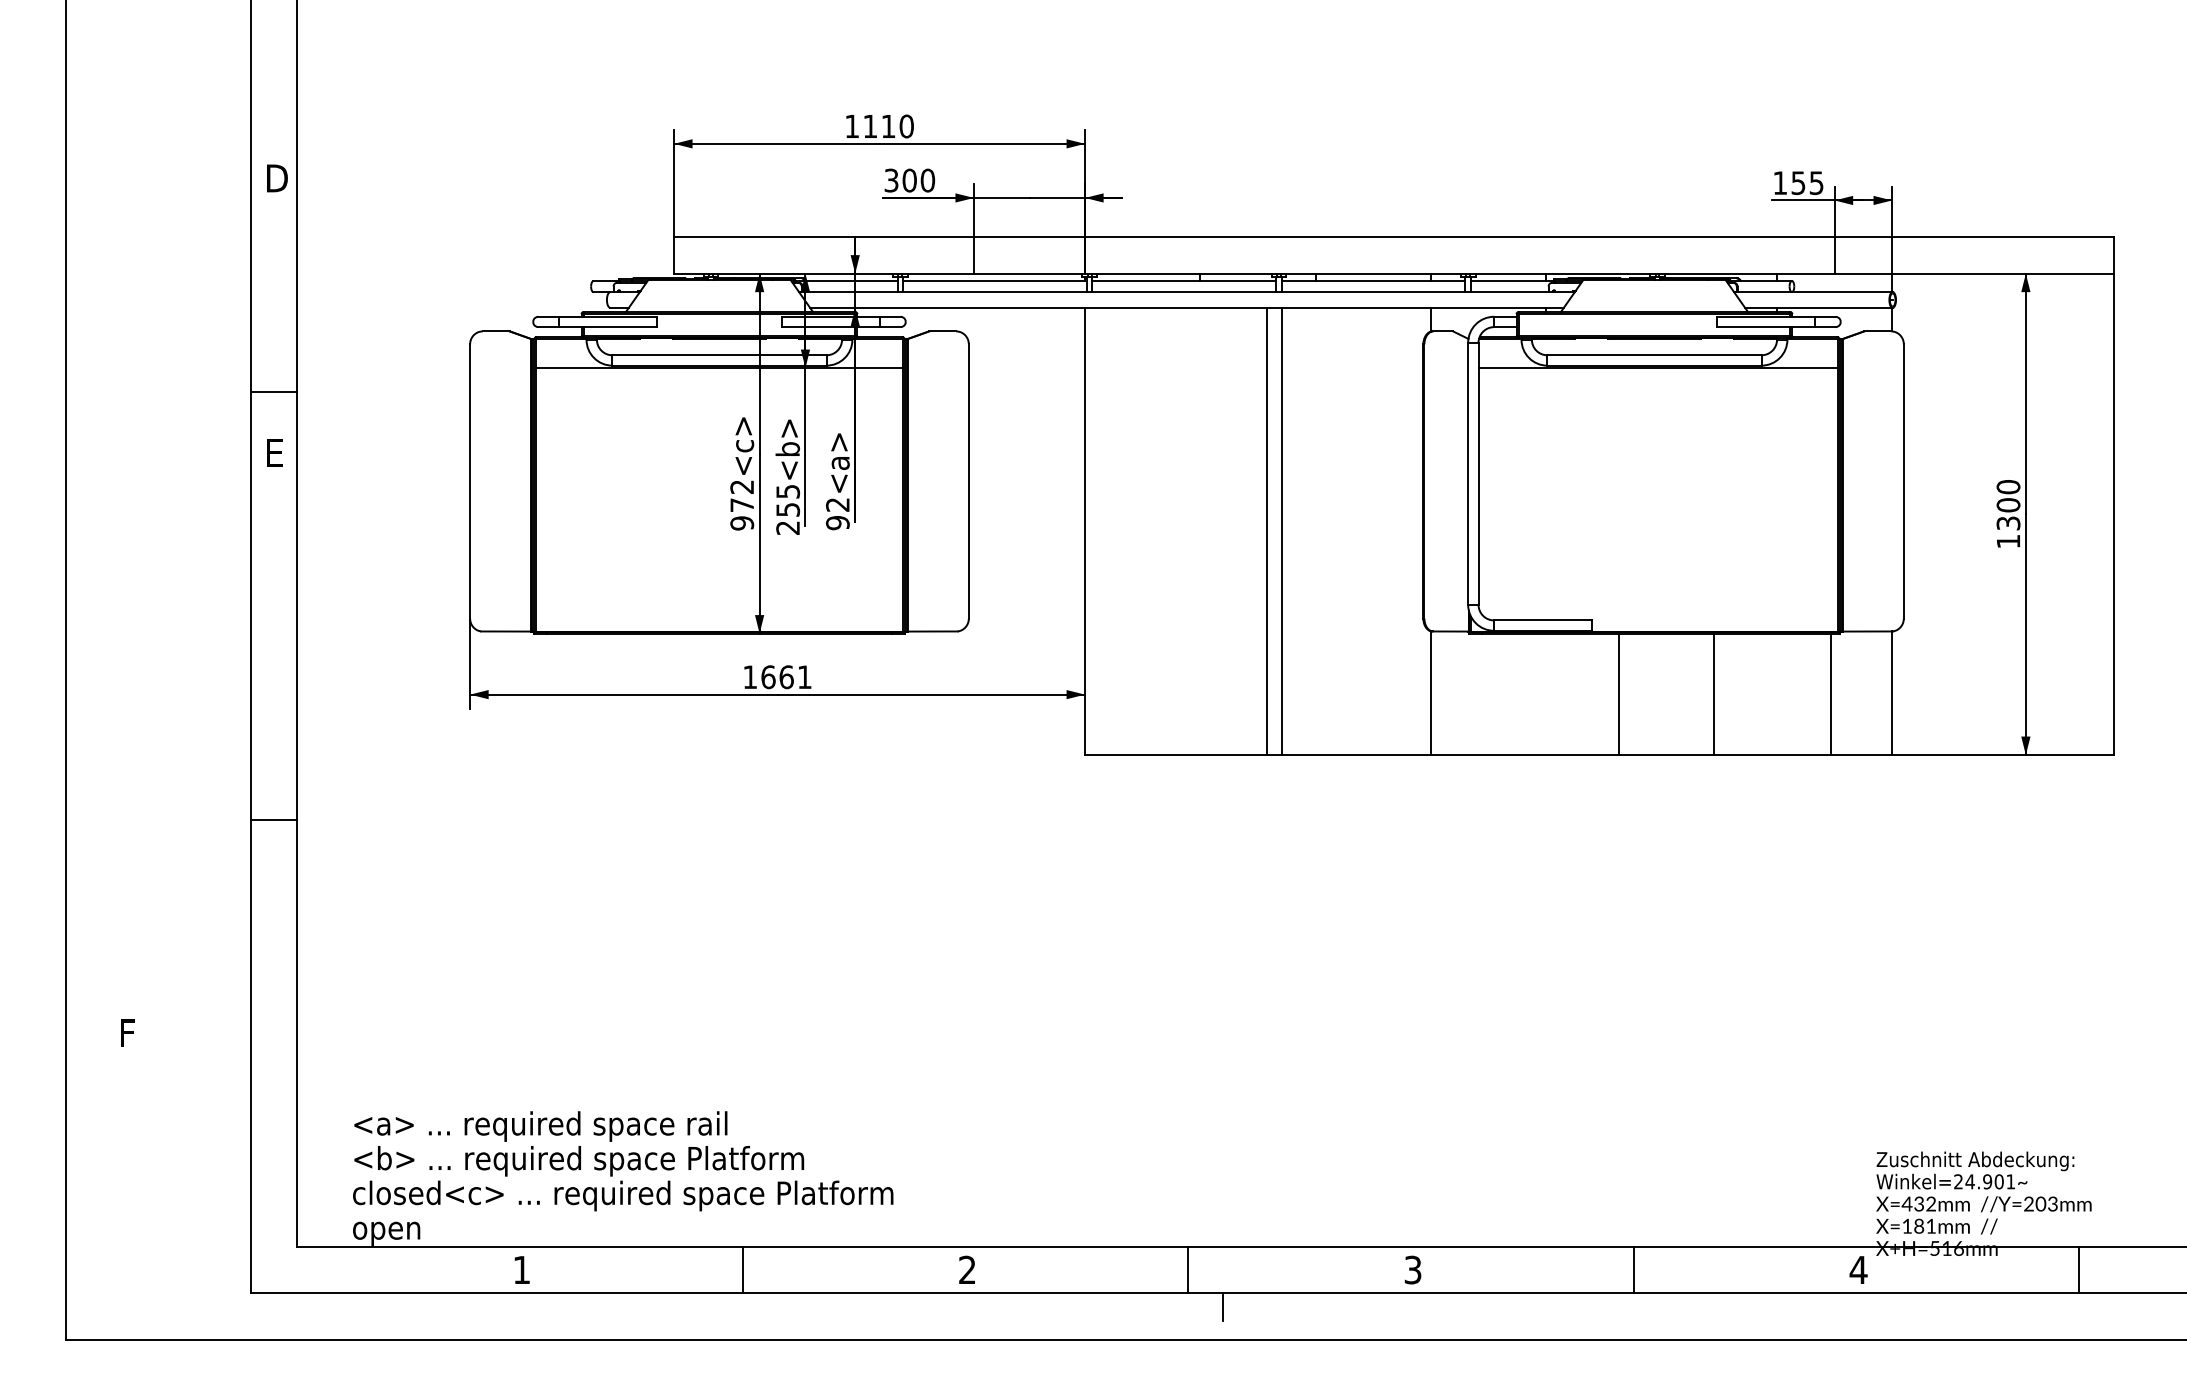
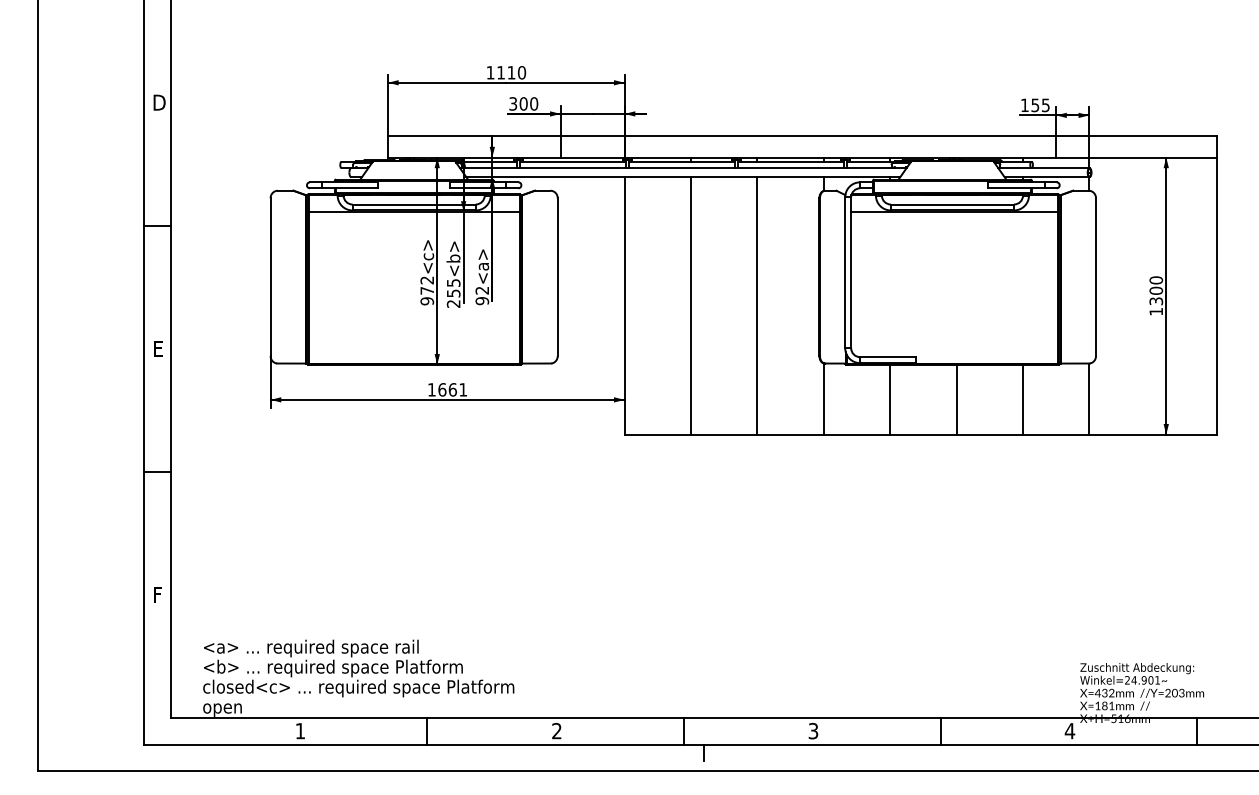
text: (275, 452) -> (158, 348), moved
line: (1267, 530) -> (757, 305), moved
line: (1282, 530) -> (691, 305), moved
line: (1619, 693) -> (890, 399), moved
line: (1713, 693) -> (956, 399), moved
line: (1829, 693) -> (1022, 399), moved
text: (127, 1032) -> (157, 594), moved

